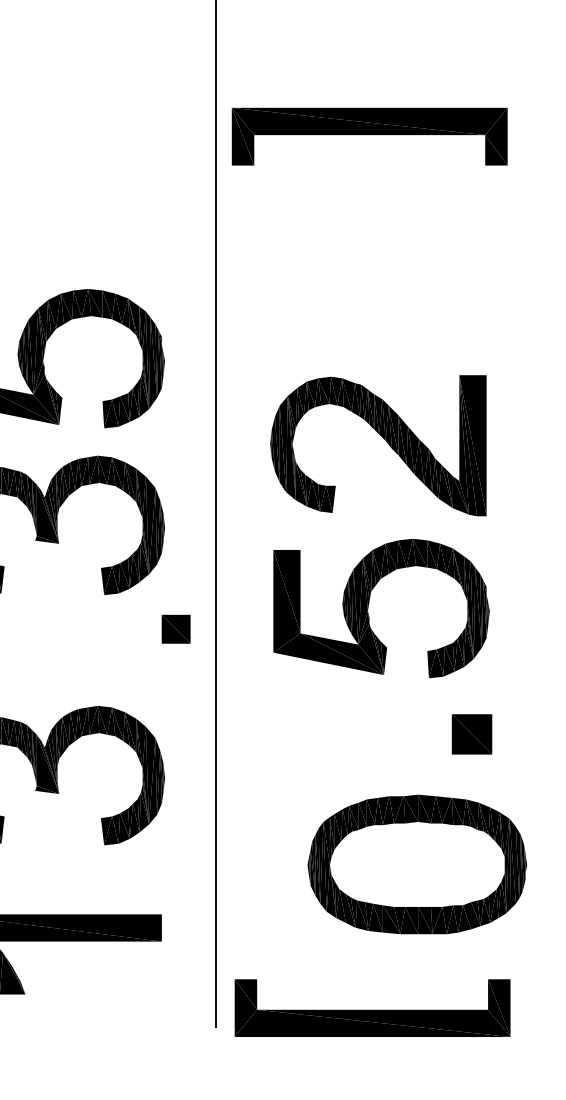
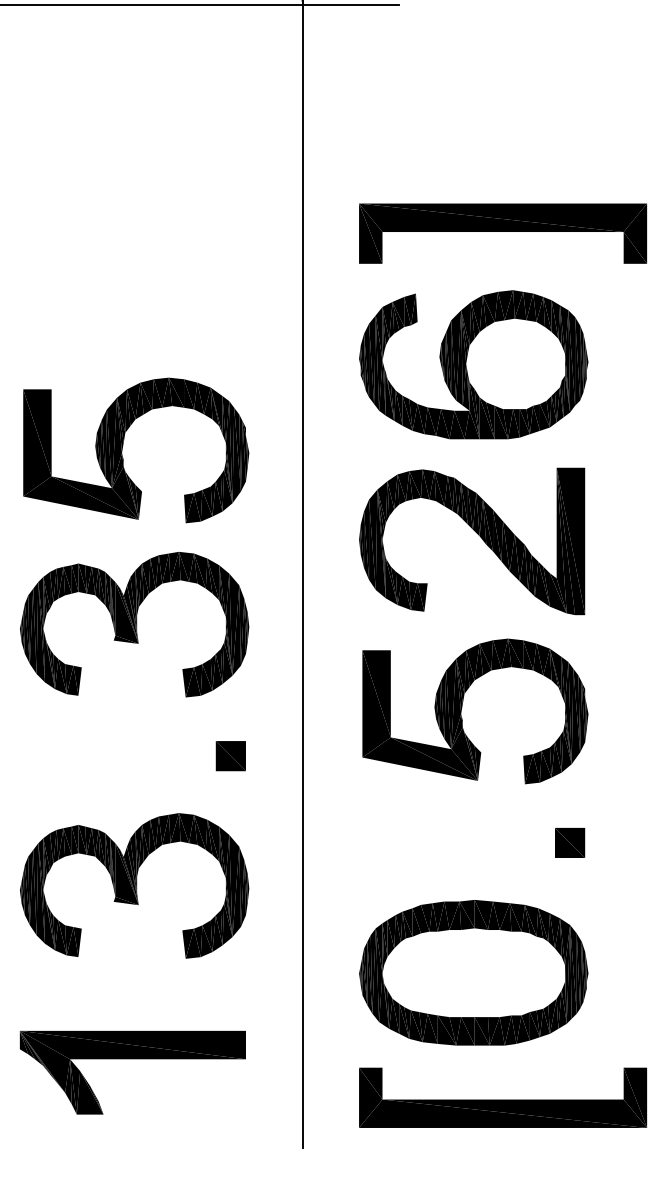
part: (370, 136) -> (503, 233), moved
part: (379, 276) -> (473, 364), added
part: (175, 629) -> (230, 756), moved
part: (472, 734) -> (570, 842), size x0.71
part: (417, 864) -> (473, 972), moved
part: (373, 1007) -> (503, 1097), moved

